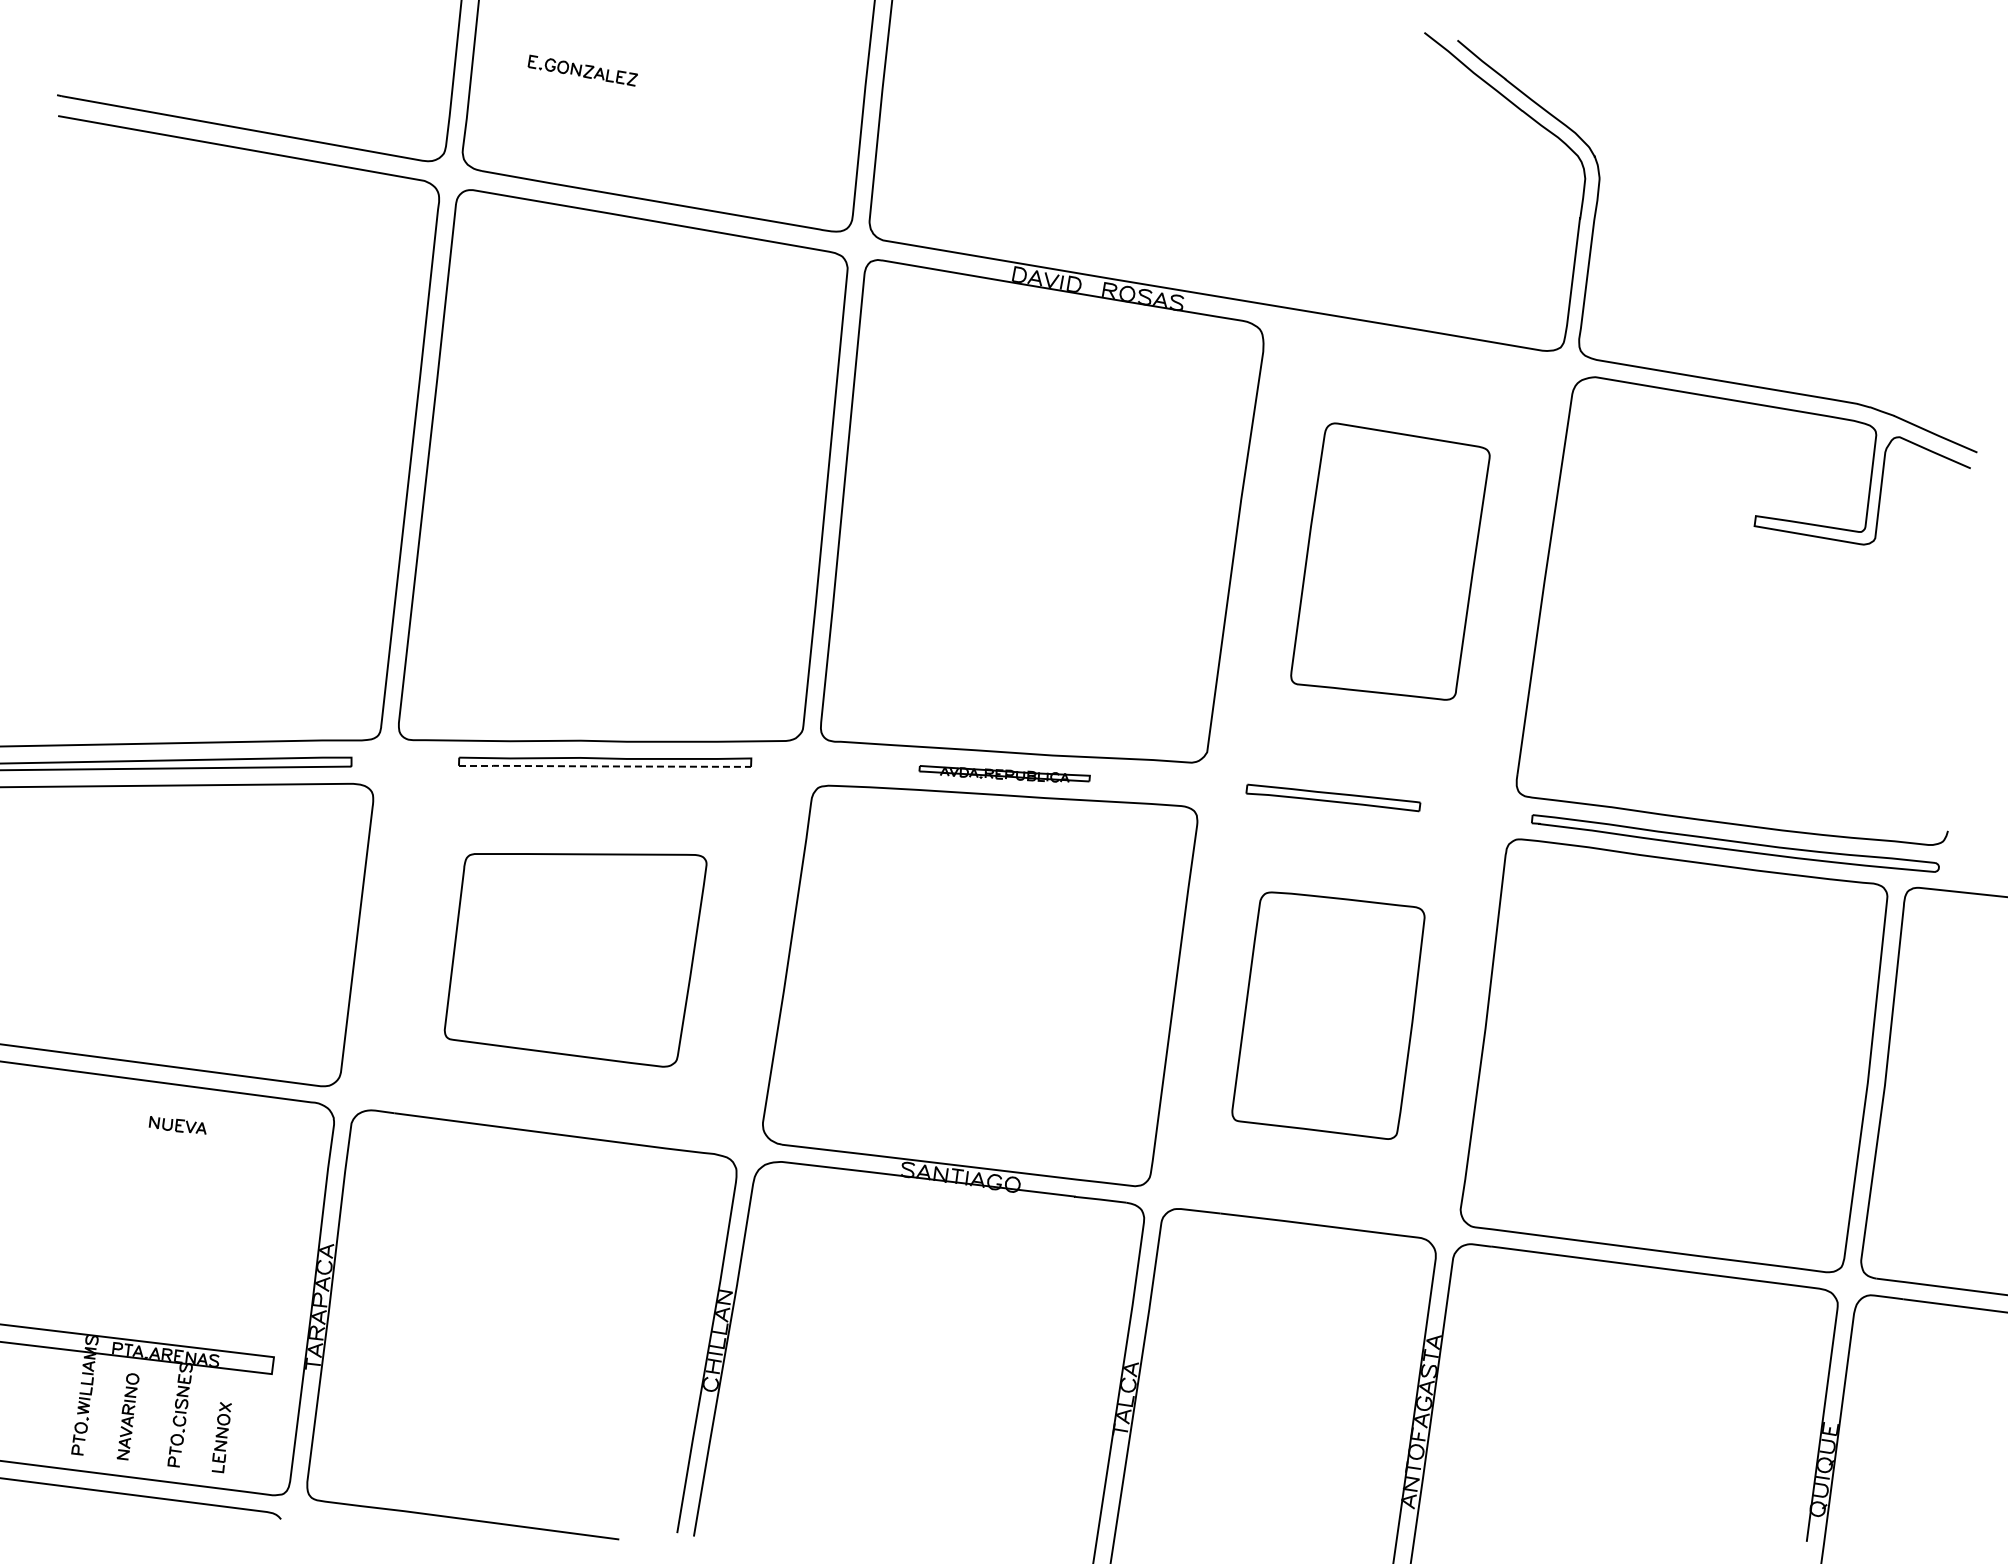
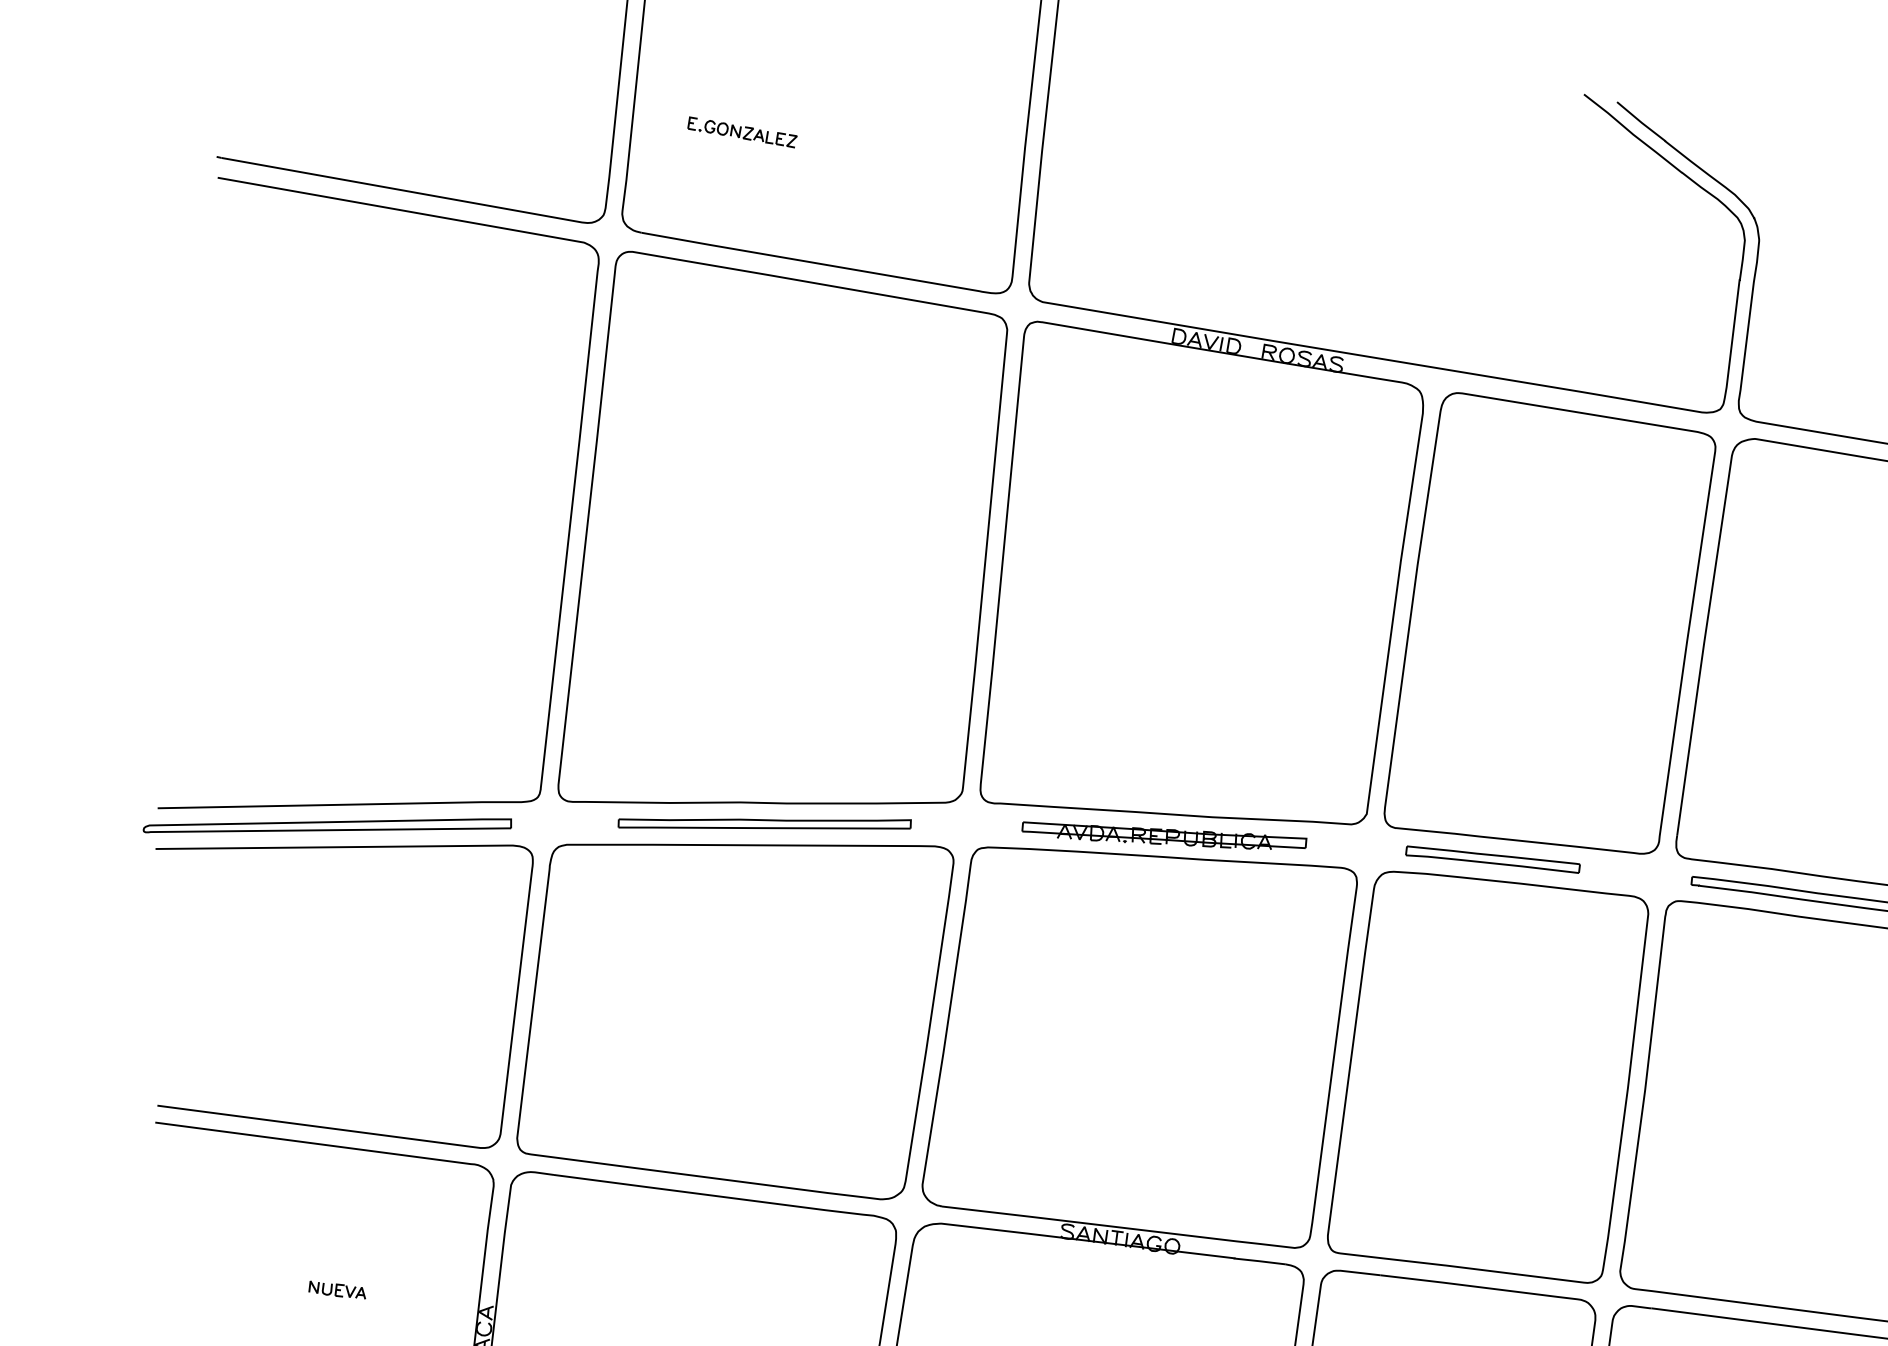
part: (1390, 561) -> (1550, 623), size x1.67
line: (603, 766) -> (763, 828), dashed -> solid
part: (1004, 773) -> (1164, 835), size x1.67
part: (575, 960) -> (735, 1022), size x1.67
part: (1328, 1015) -> (1488, 1077), size x1.67
part: (177, 1125) -> (337, 1290), moved

